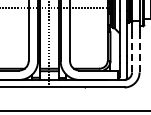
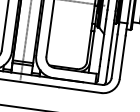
line: (132, 51) -> (115, 55), dashed -> solid
line: (139, 51) -> (122, 56), dashed -> solid

